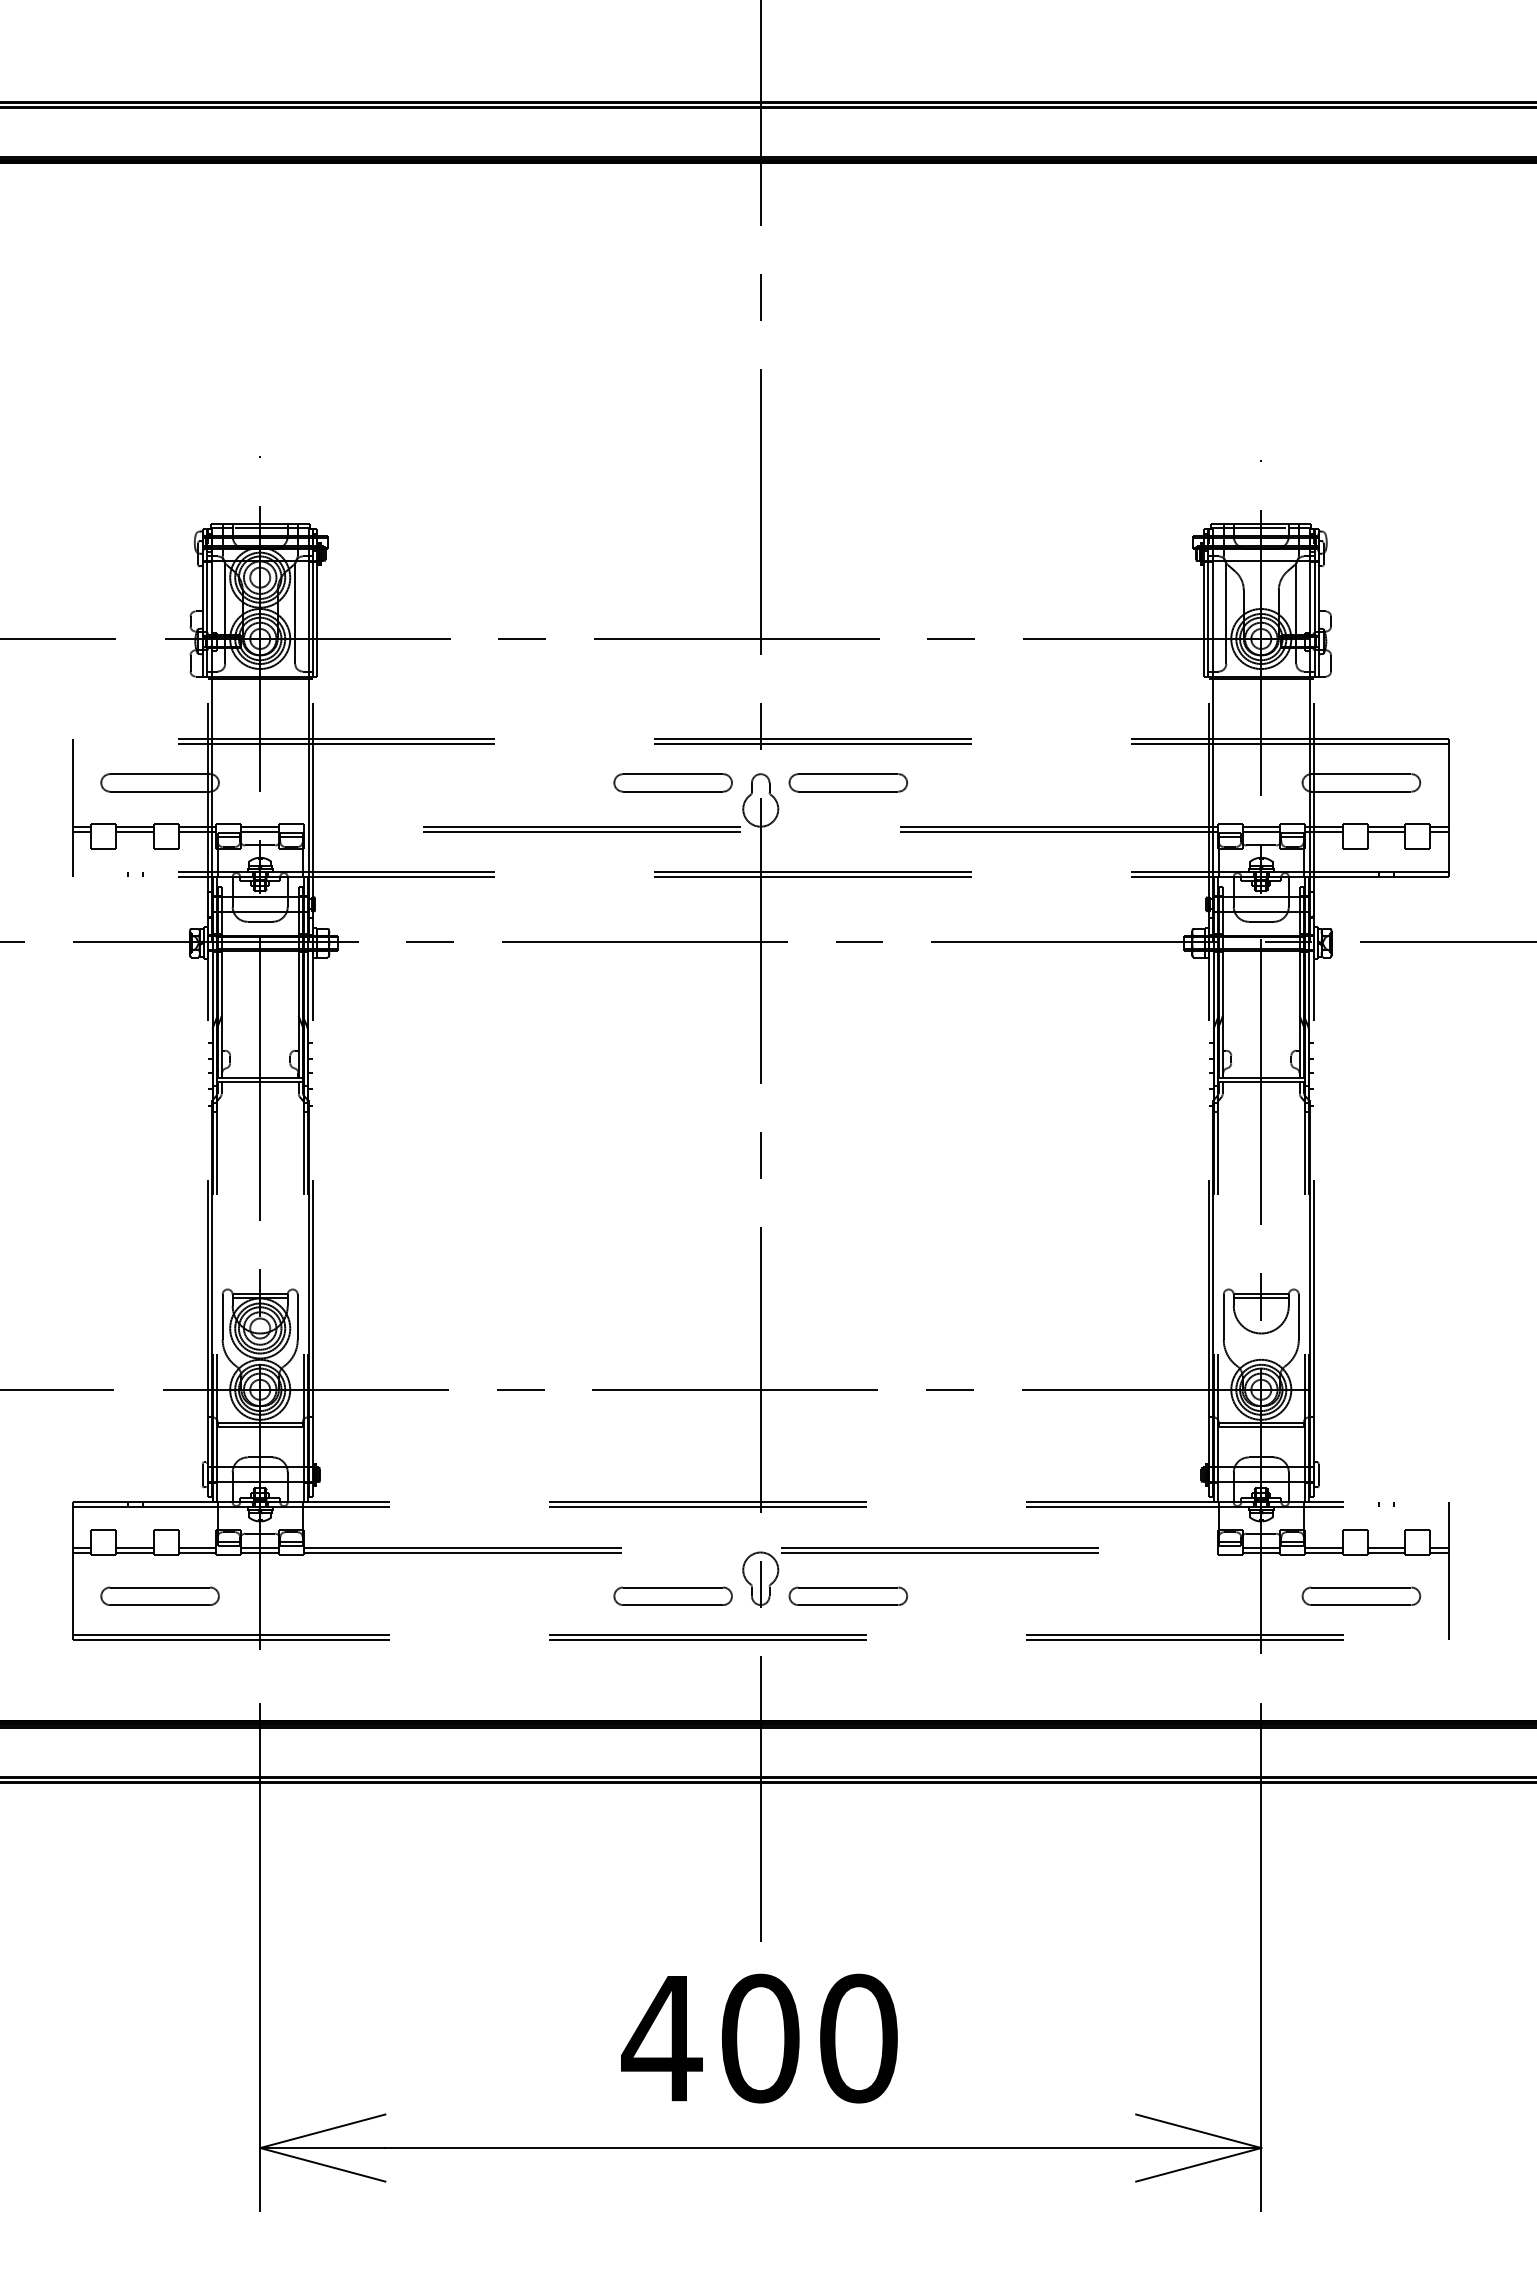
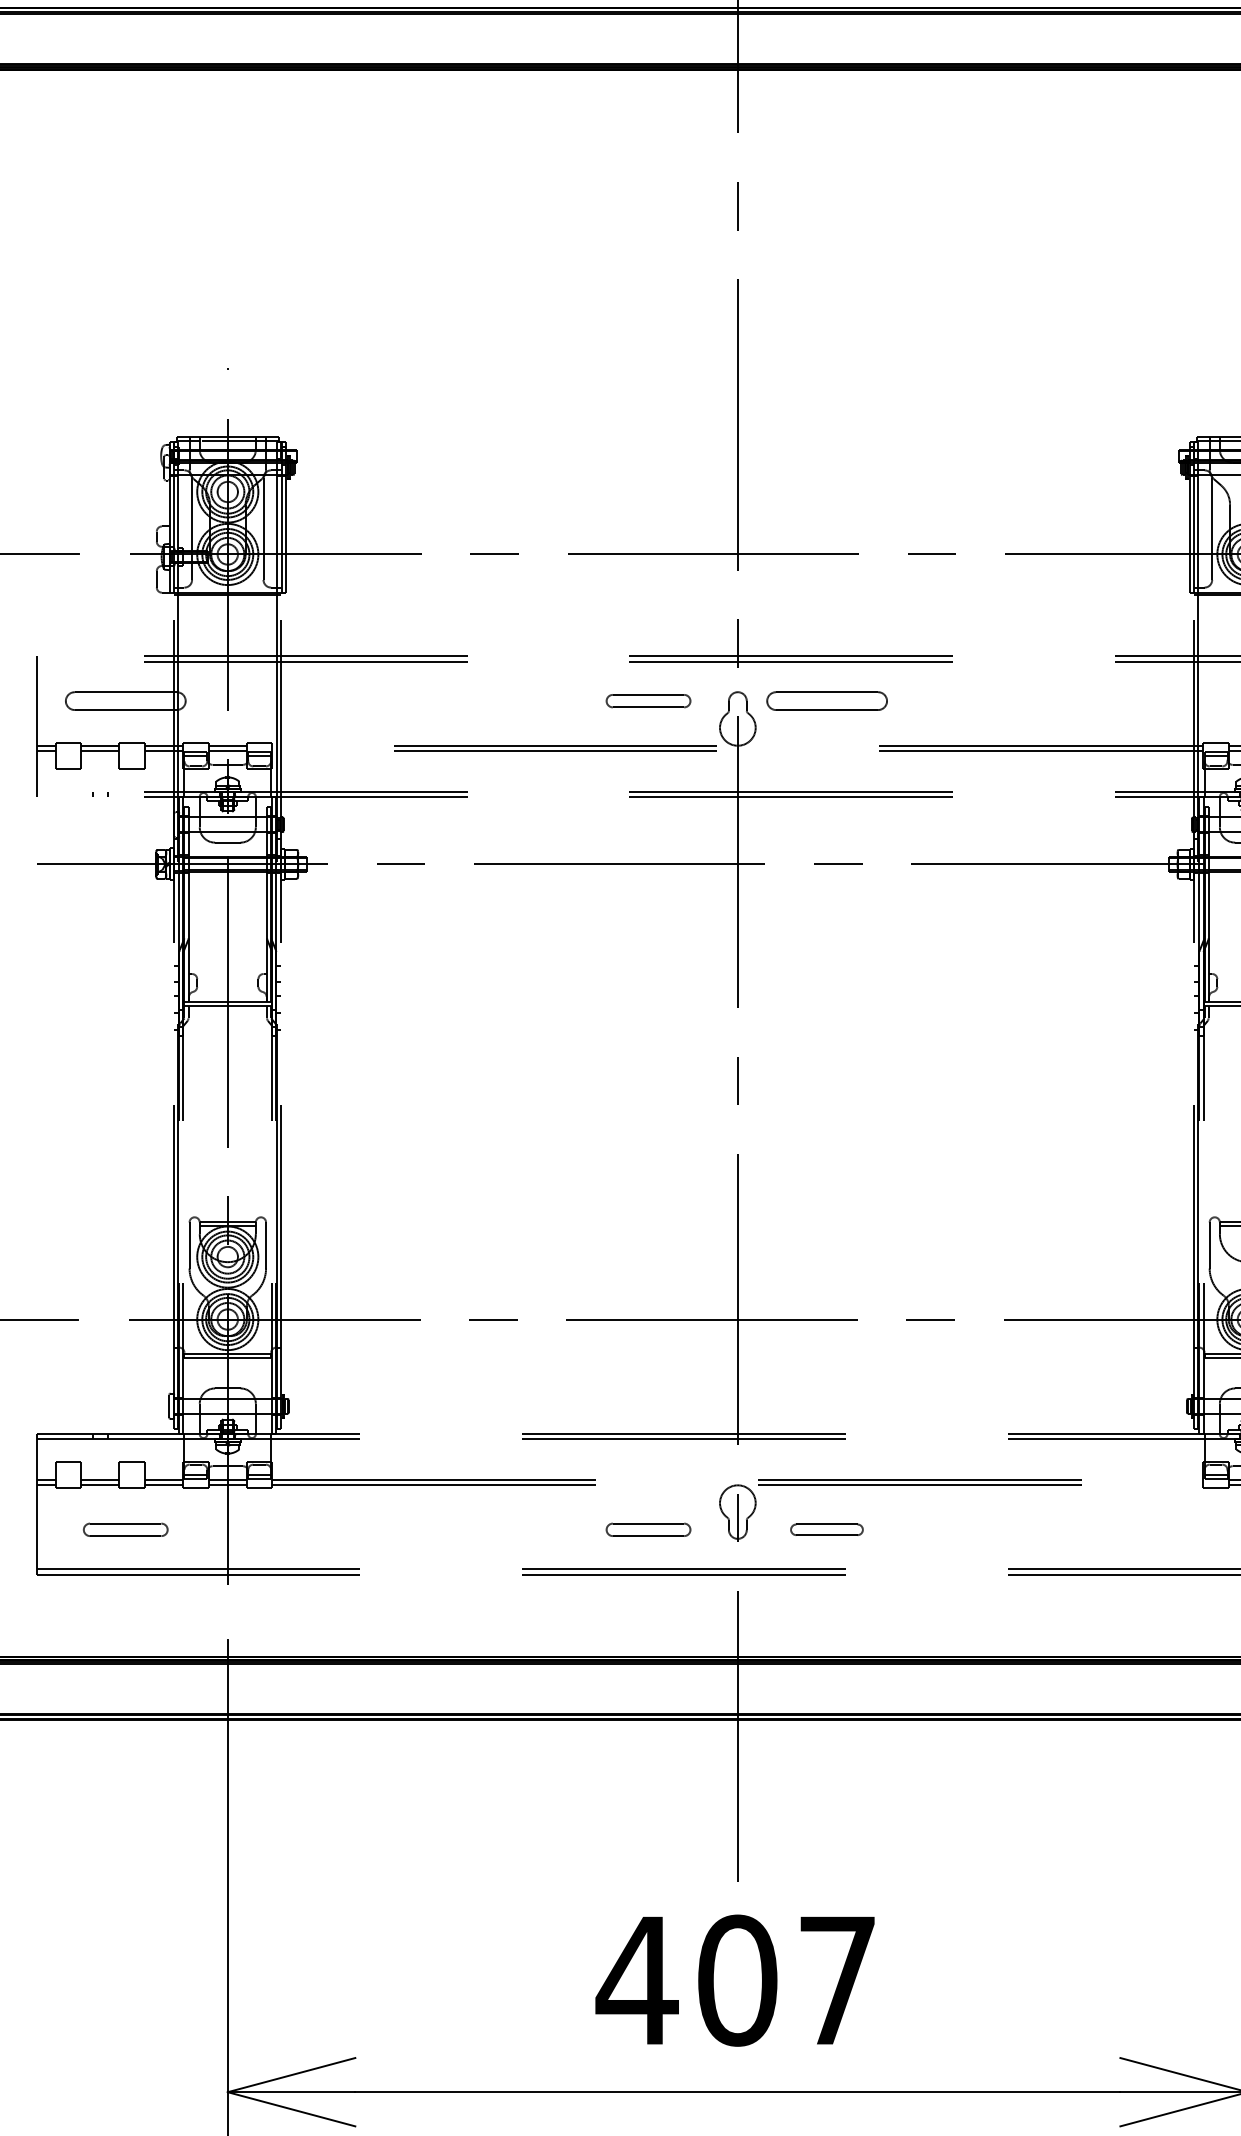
part: (672, 782) -> (647, 700), size x0.7
part: (159, 1595) -> (125, 1529), size x0.7
part: (672, 1595) -> (647, 1529), size x0.7
part: (847, 1595) -> (826, 1529), size x0.6
text: (858, 2038) -> (837, 1980), 400 -> 407

